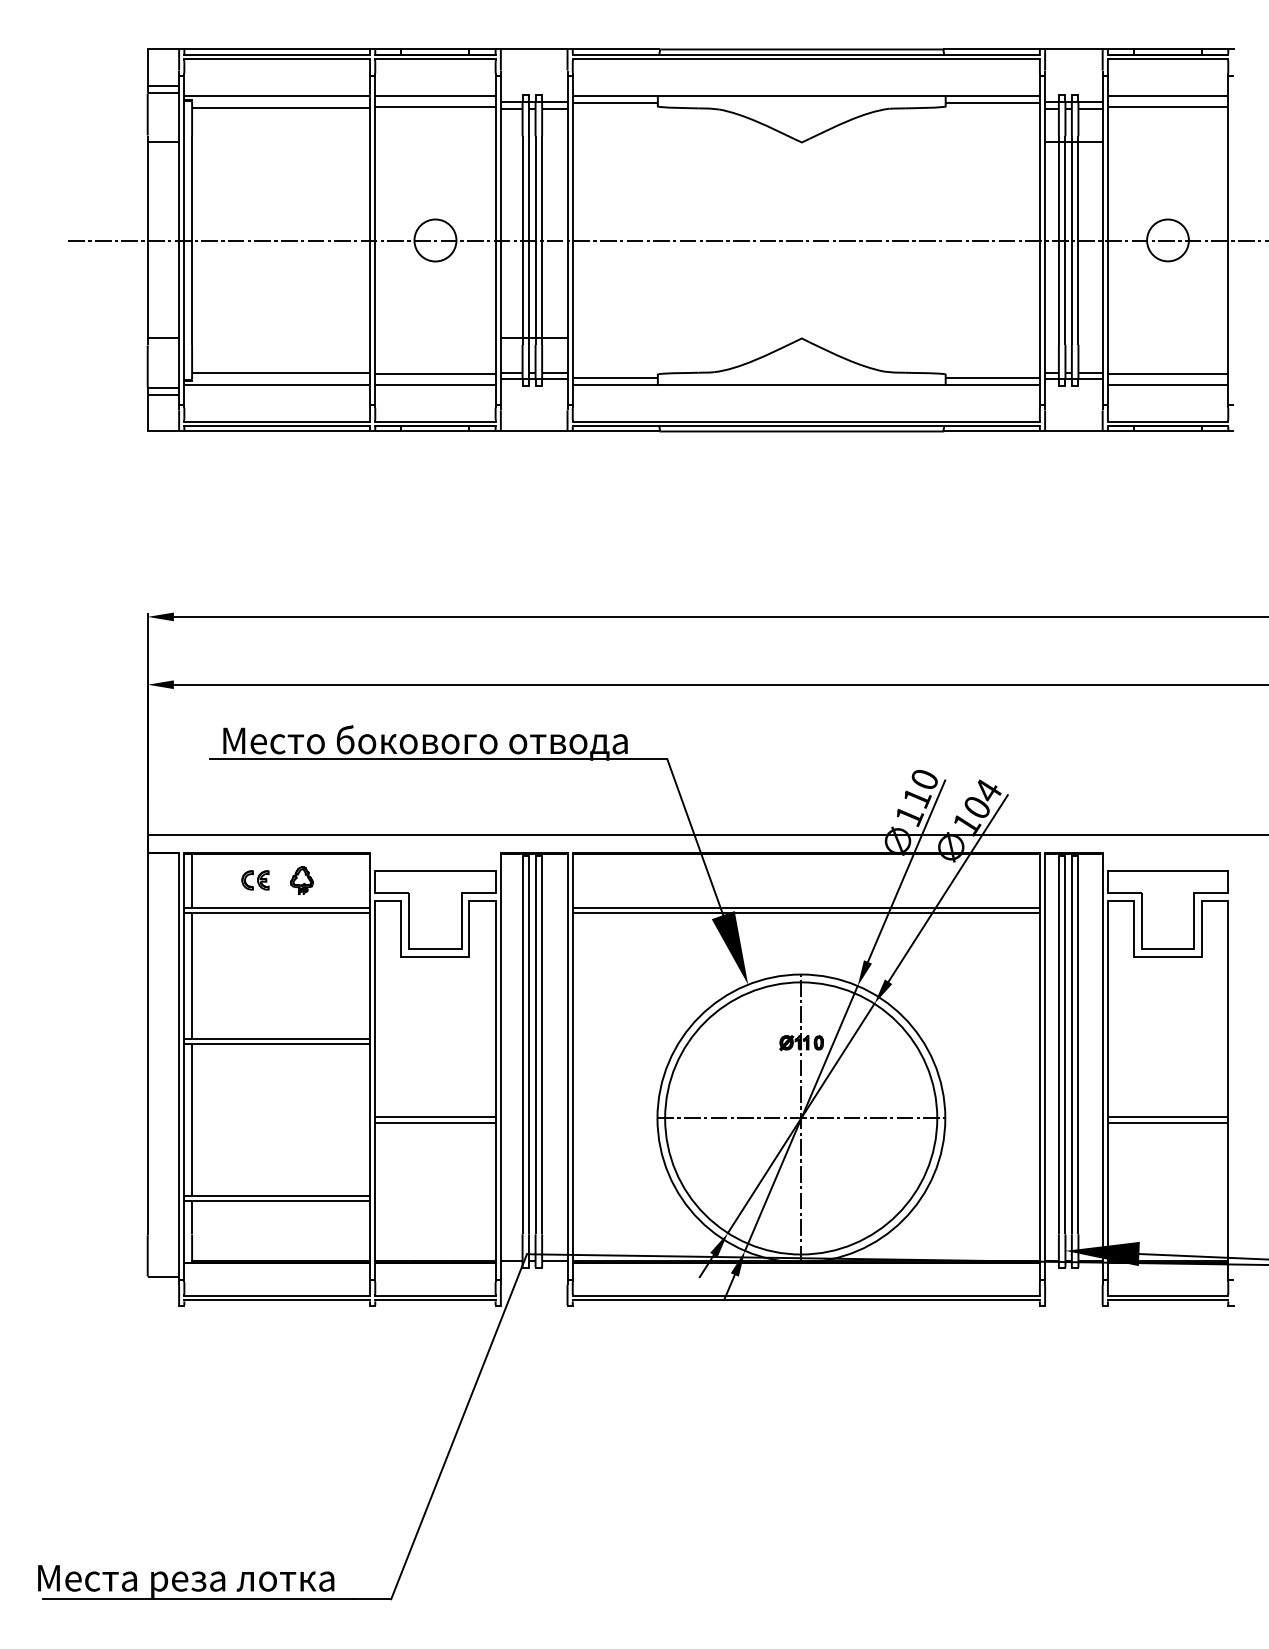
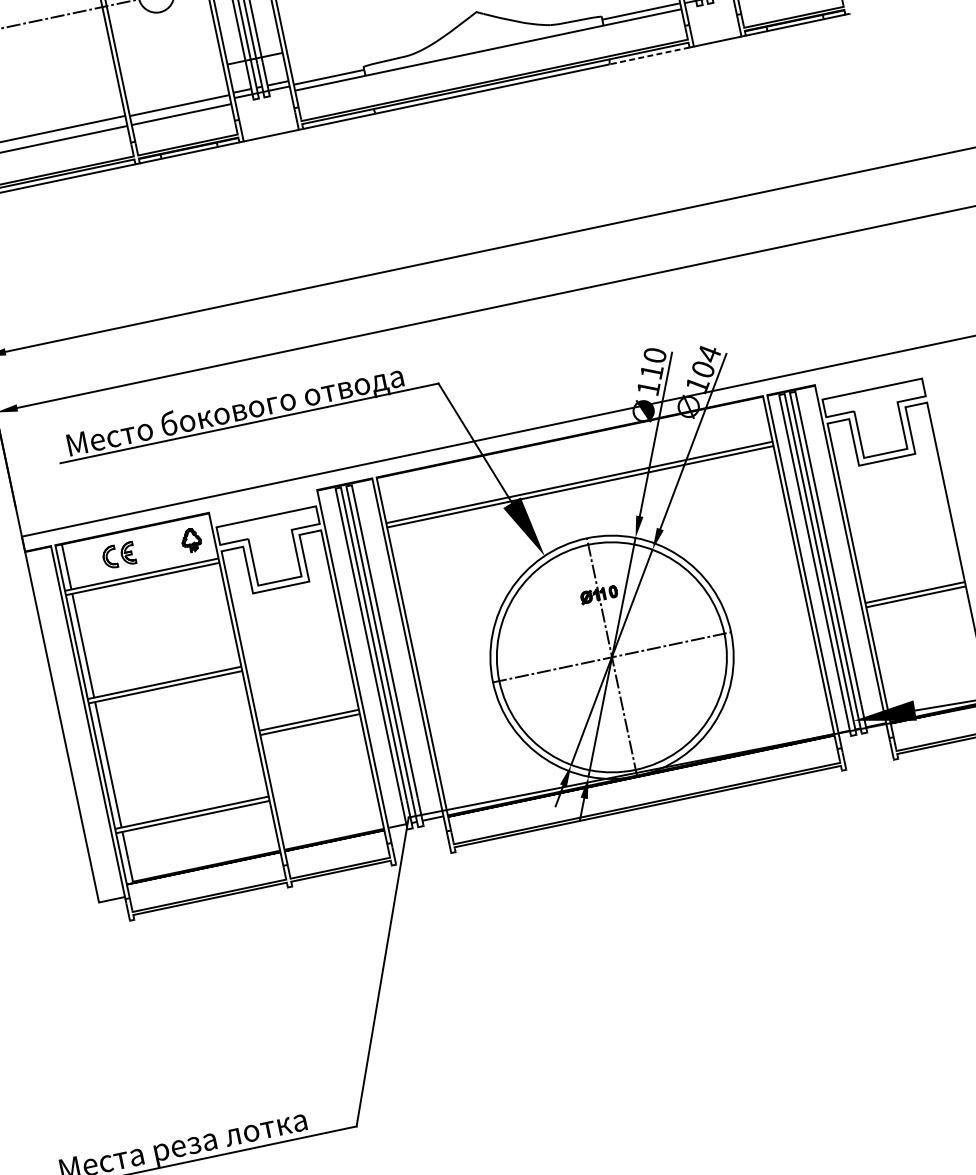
line: (991, 431) -> (649, 55), solid -> dashed
part: (255, 880) -> (119, 555), size x1.4
part: (301, 880) -> (191, 540), moved

